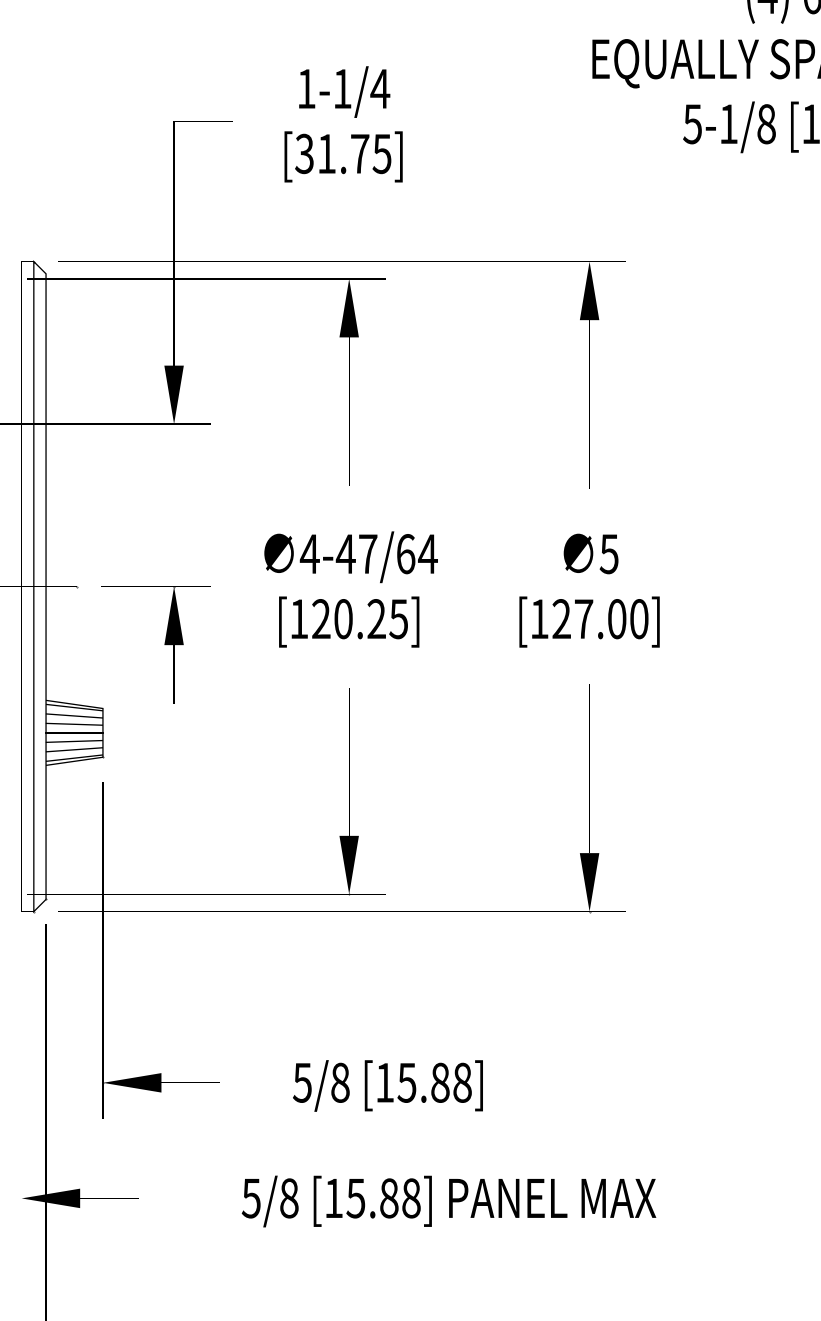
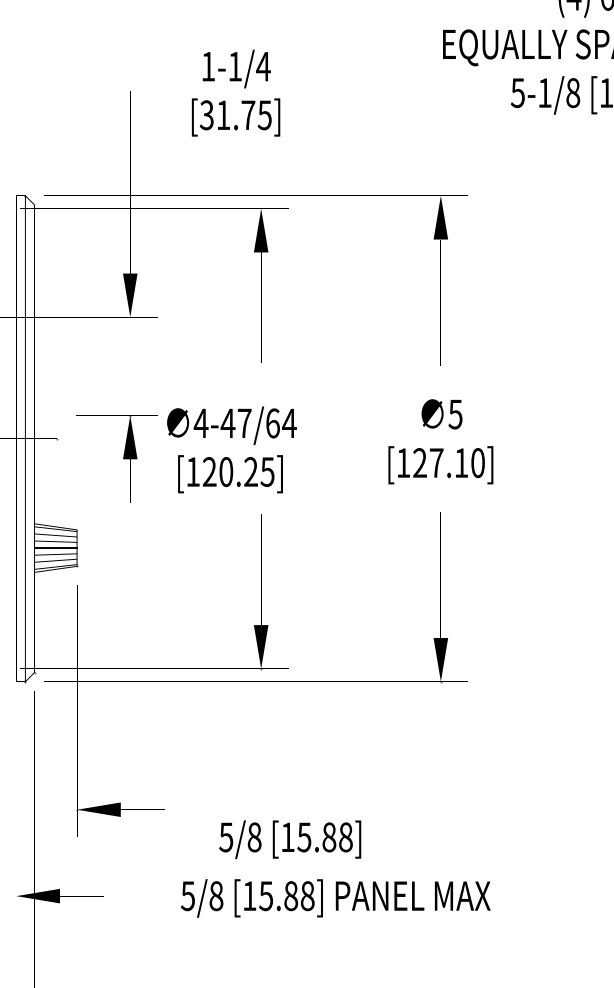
text: (343, 124) -> (235, 93), moved
text: (350, 589) -> (231, 449), moved
text: (617, 619) -> (461, 463), [127.00] -> [127.10]
part: (164, 644) -> (123, 458), moved
text: (387, 1085) -> (289, 839), moved

